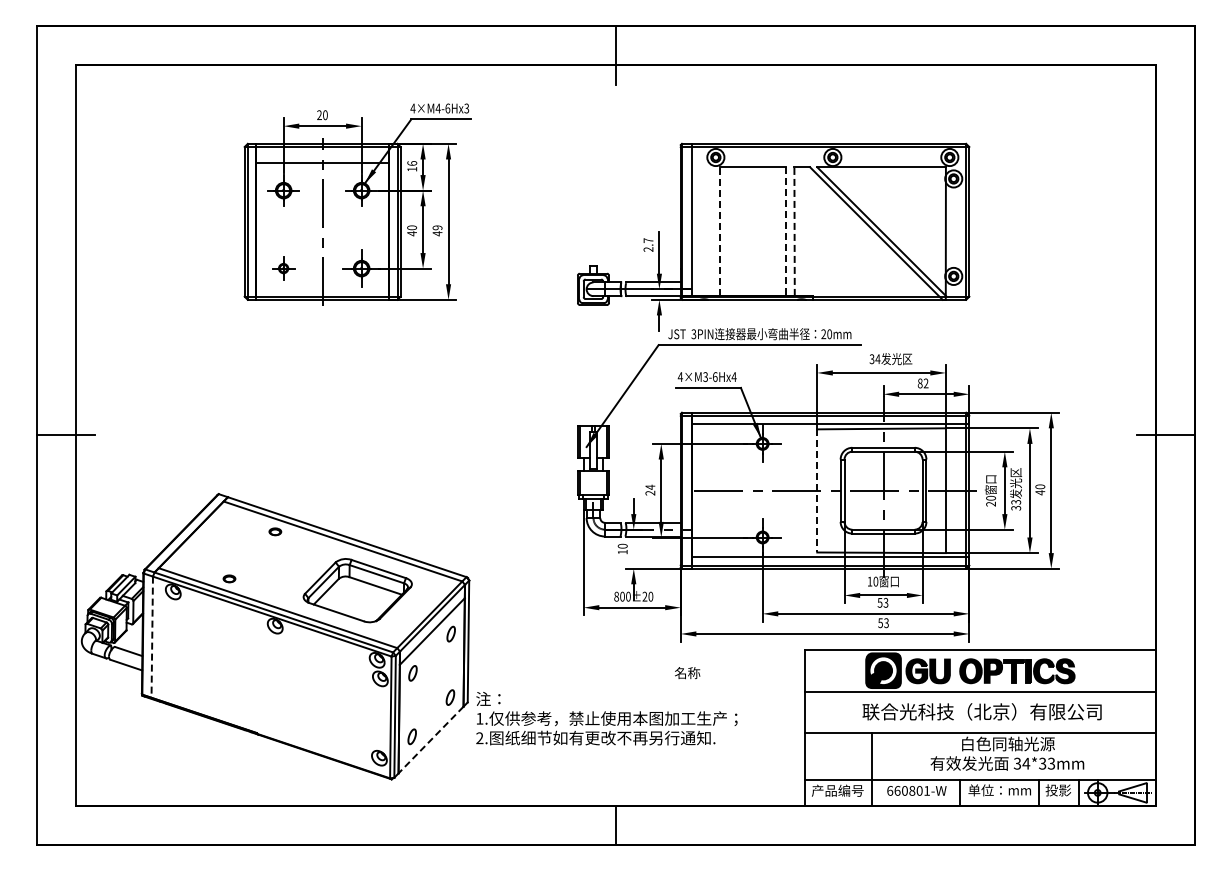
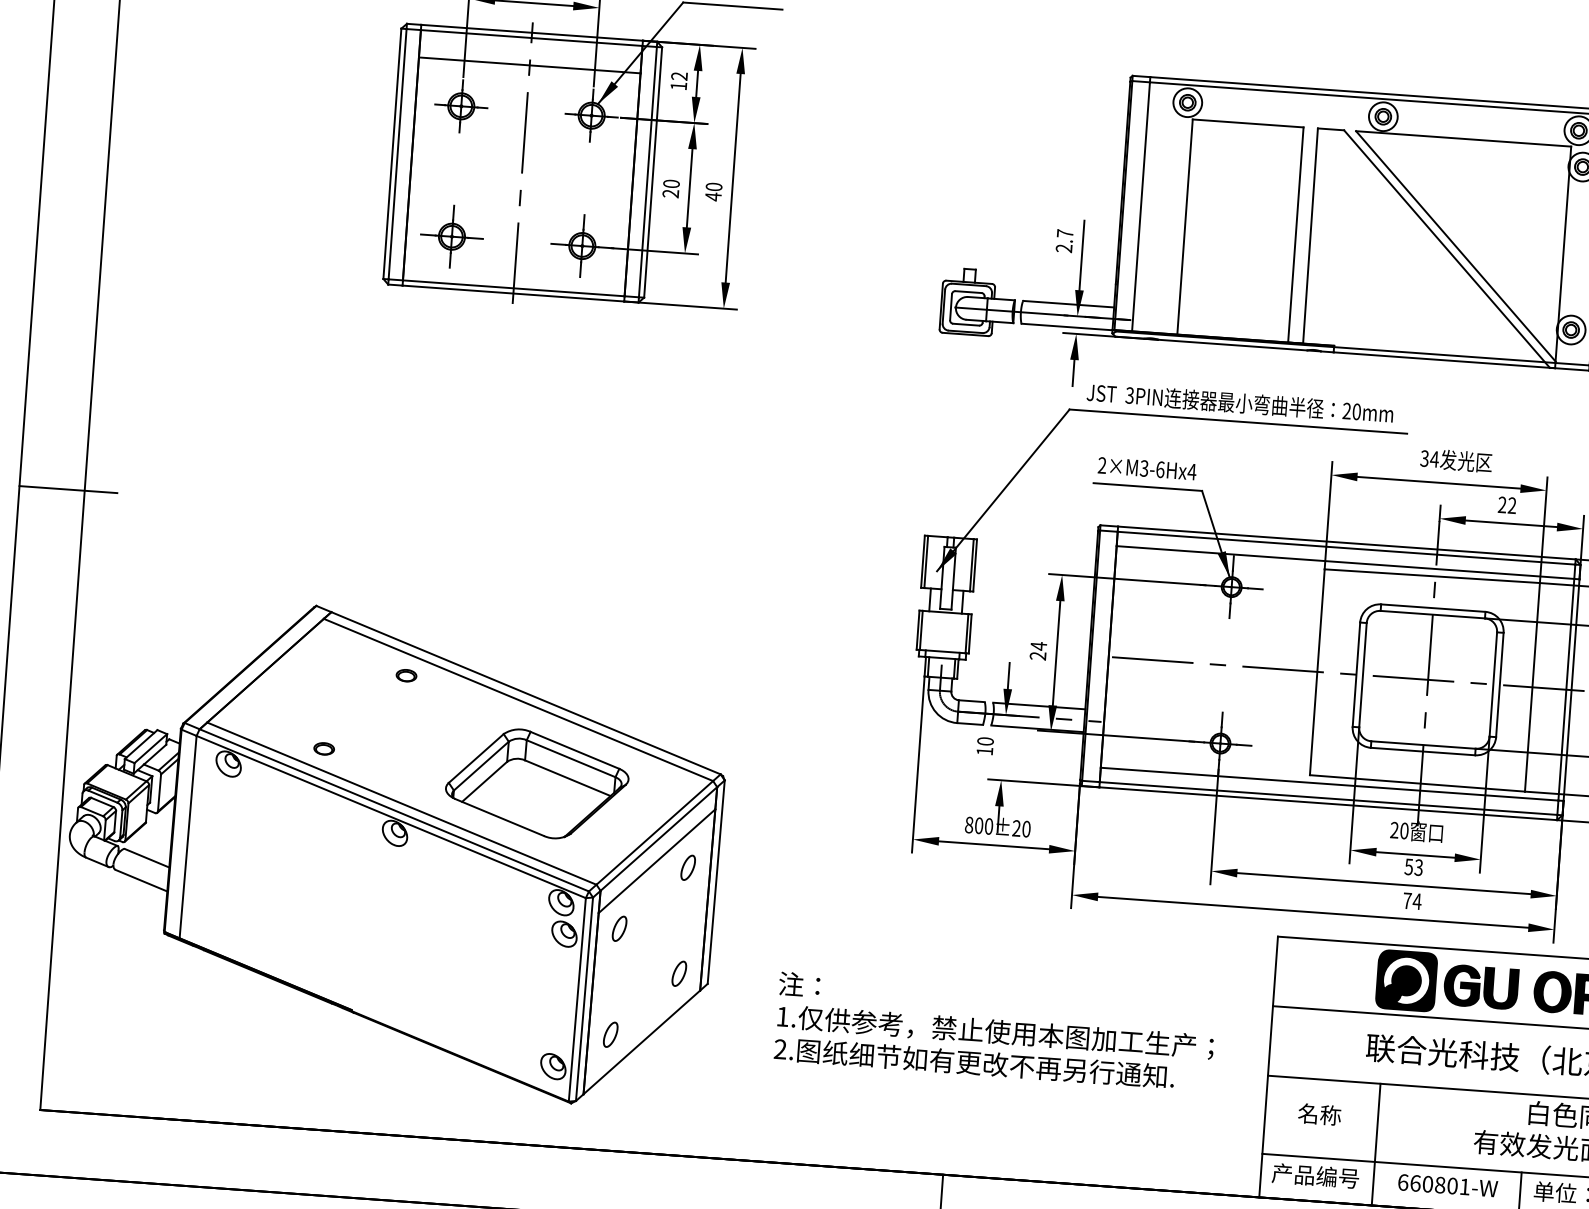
text: (412, 163) -> (679, 76), 16 -> 12
text: (437, 227) -> (714, 186), 49 -> 40
line: (719, 231) -> (1184, 226), dashed -> solid
line: (794, 231) -> (1310, 235), dashed -> solid
line: (785, 232) -> (1295, 236), dashed -> solid
text: (411, 233) -> (669, 193), 40 -> 20
part: (283, 268) -> (451, 236), size x1.67
text: (679, 376) -> (1100, 464), 4×M3-6H -> 2×M3-6H
text: (919, 383) -> (1501, 504), 82 -> 22
line: (817, 490) -> (1317, 671), dashed -> solid
text: (869, 581) -> (1393, 829), 10 -> 20
text: (883, 623) -> (1412, 901), 53 -> 74
line: (152, 637) -> (188, 837), dashed -> solid
text: (687, 673) -> (1319, 1115), moved
text: (606, 718) -> (994, 1031), moved
line: (431, 740) -> (642, 1043), dashed -> solid

